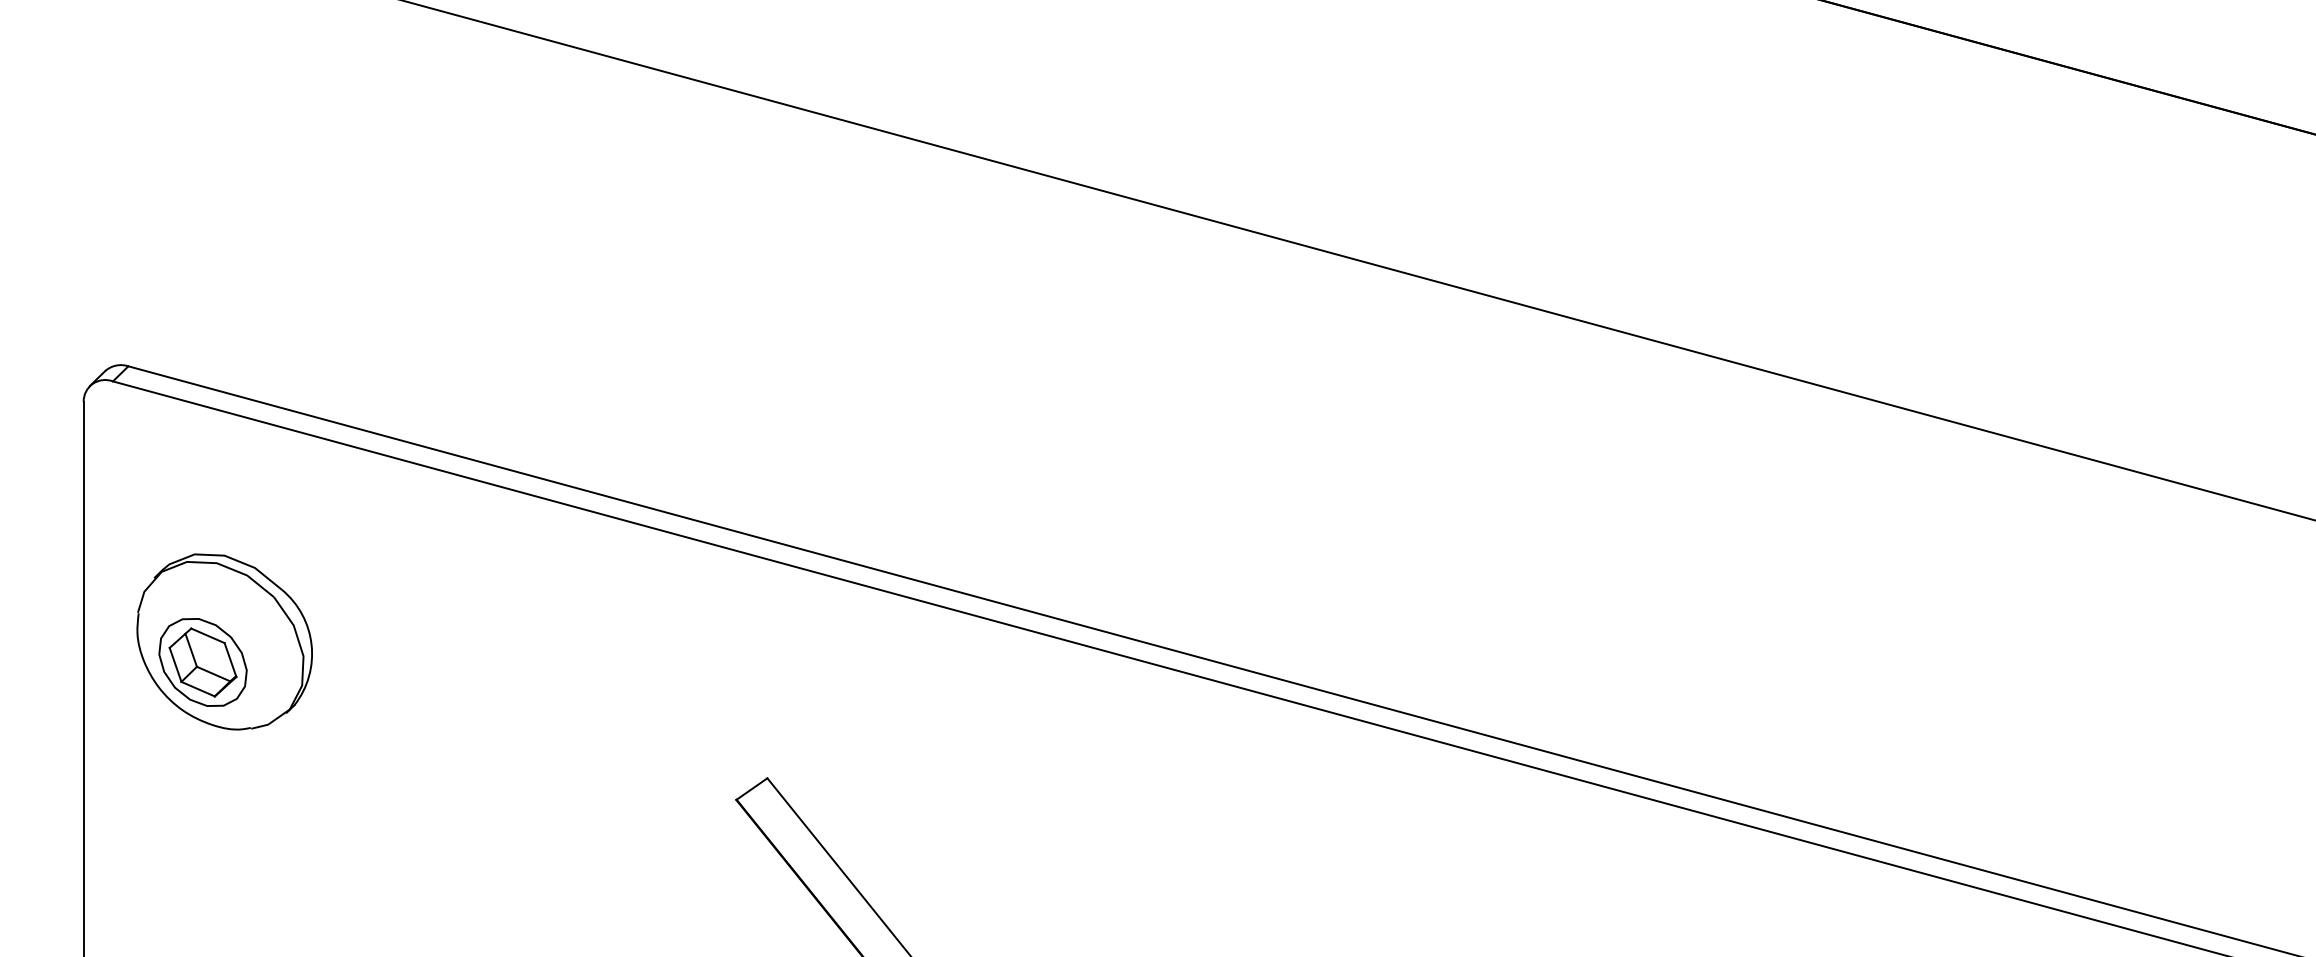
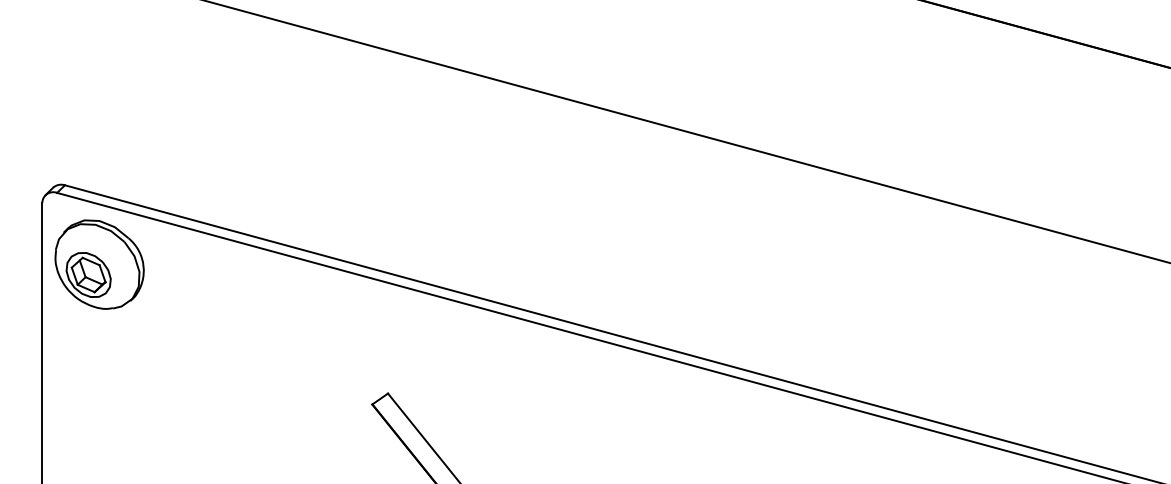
part: (224, 641) -> (99, 264), moved

